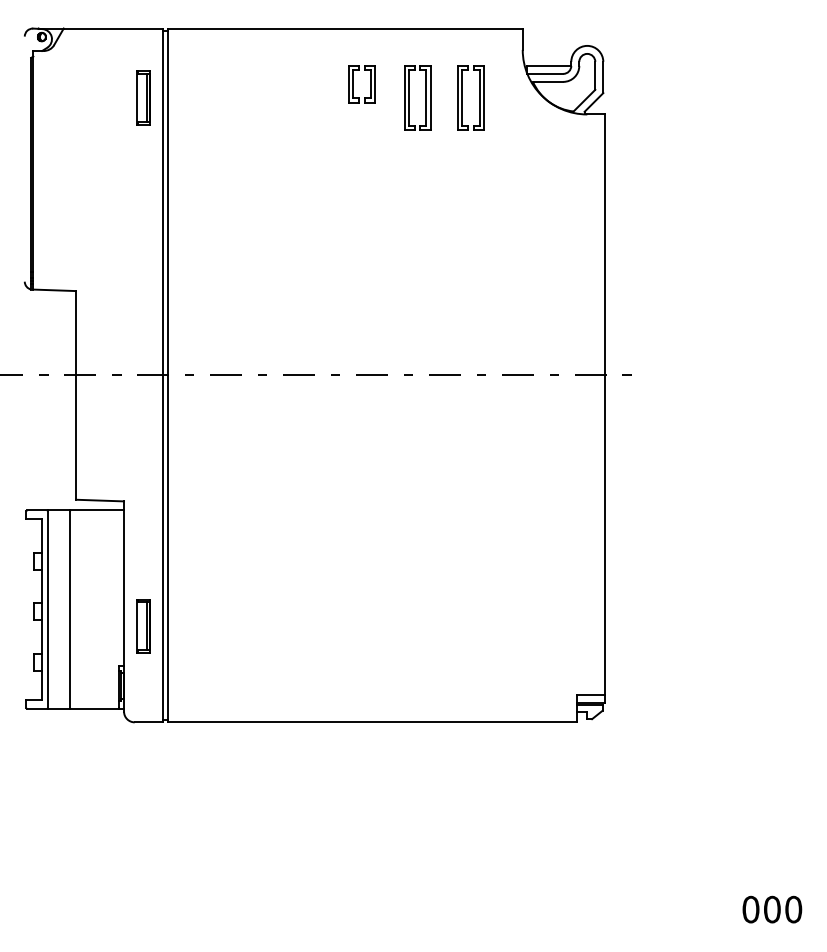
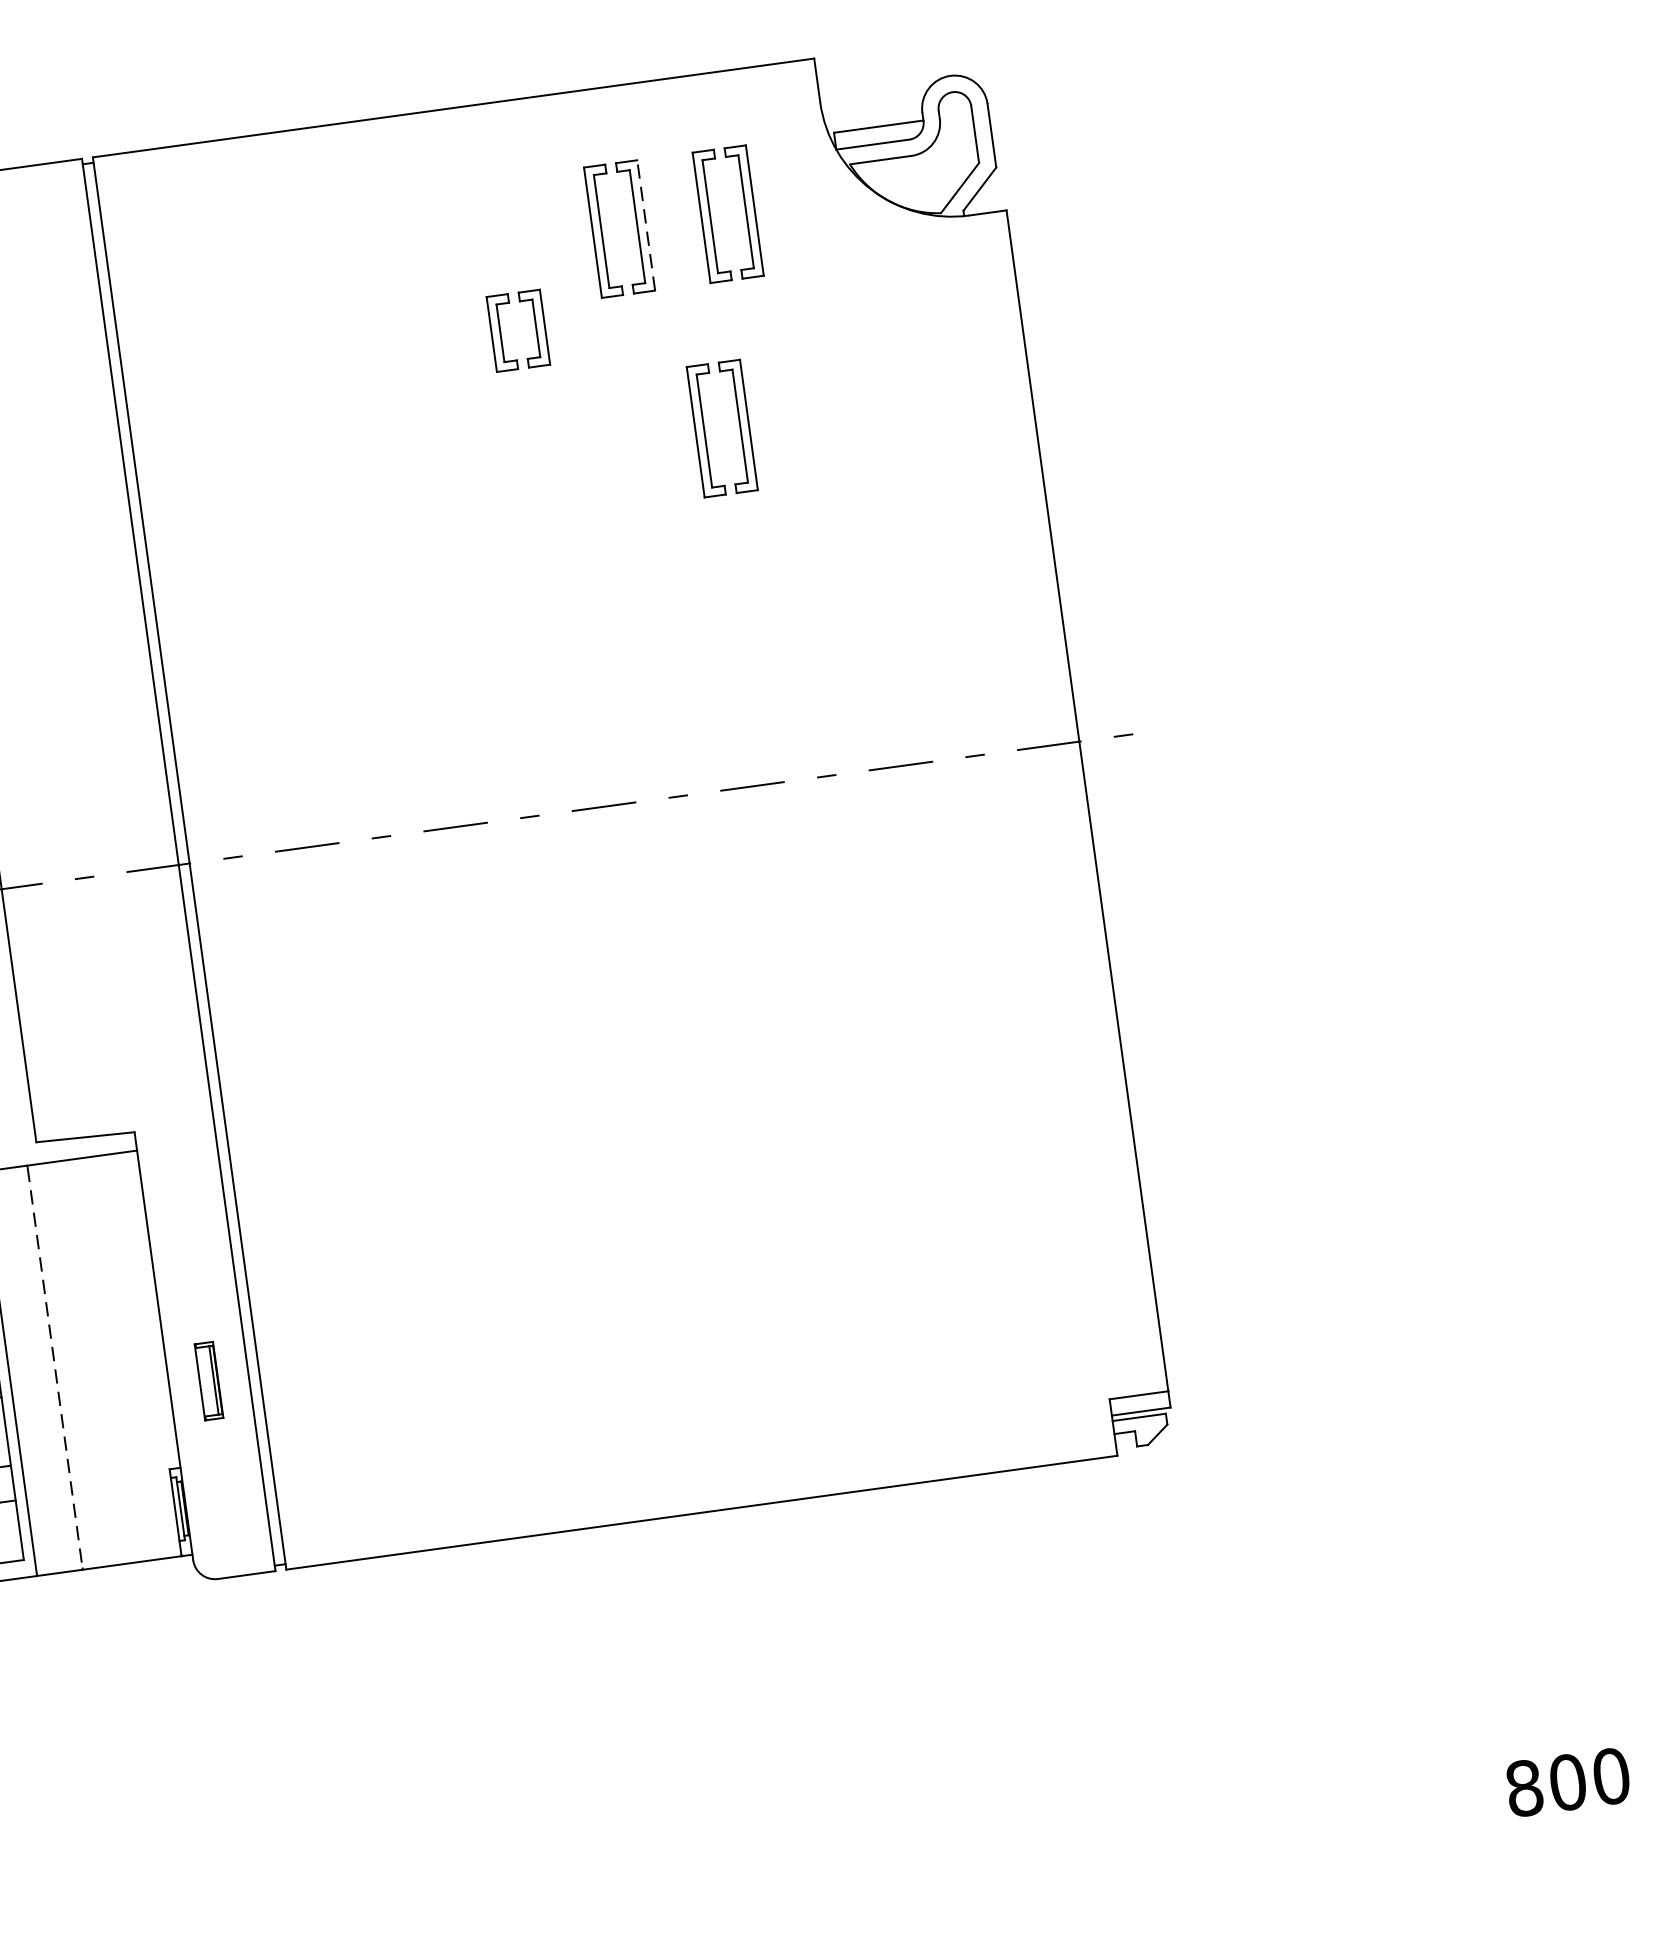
part: (353, 84) -> (500, 333), moved
part: (143, 97) -> (61, 304), removed
line: (430, 97) -> (645, 224), solid -> dashed
part: (445, 200) -> (704, 430), added
line: (70, 610) -> (55, 1369), solid -> dashed
part: (143, 626) -> (209, 1381), size x0.7
text: (750, 909) -> (1523, 1788), 000 -> 800

